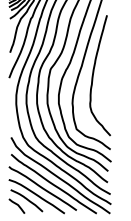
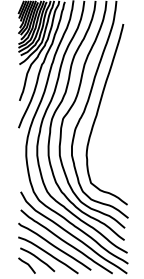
curve: (93, 75) -> (109, 125), removed

